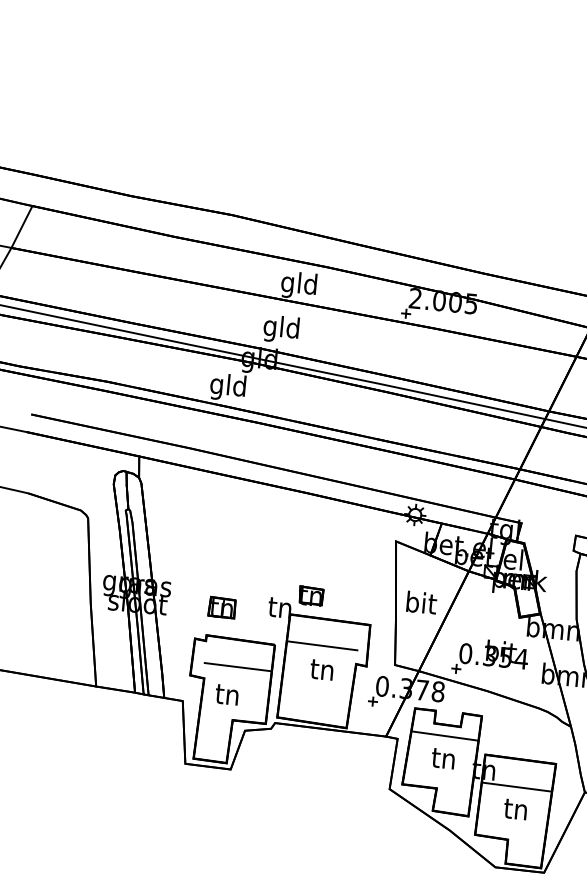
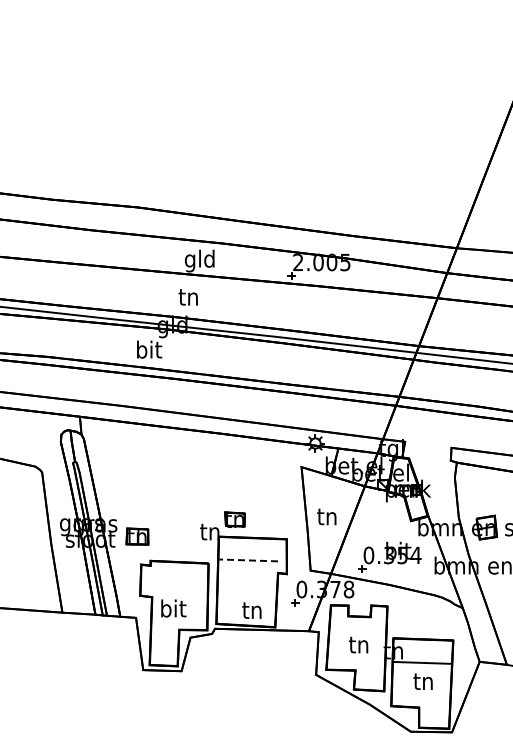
text: (281, 328) -> (188, 298), gld -> tn
text: (227, 386) -> (148, 351), gld -> bit
text: (421, 602) -> (327, 516), bit -> tn
part: (222, 607) -> (137, 536), moved
line: (322, 645) -> (248, 560), solid -> dashed
line: (238, 666) -> (179, 584), removed
text: (321, 669) -> (251, 610), moved
text: (228, 694) -> (173, 608), tn -> bit
line: (445, 735) -> (358, 625), removed

